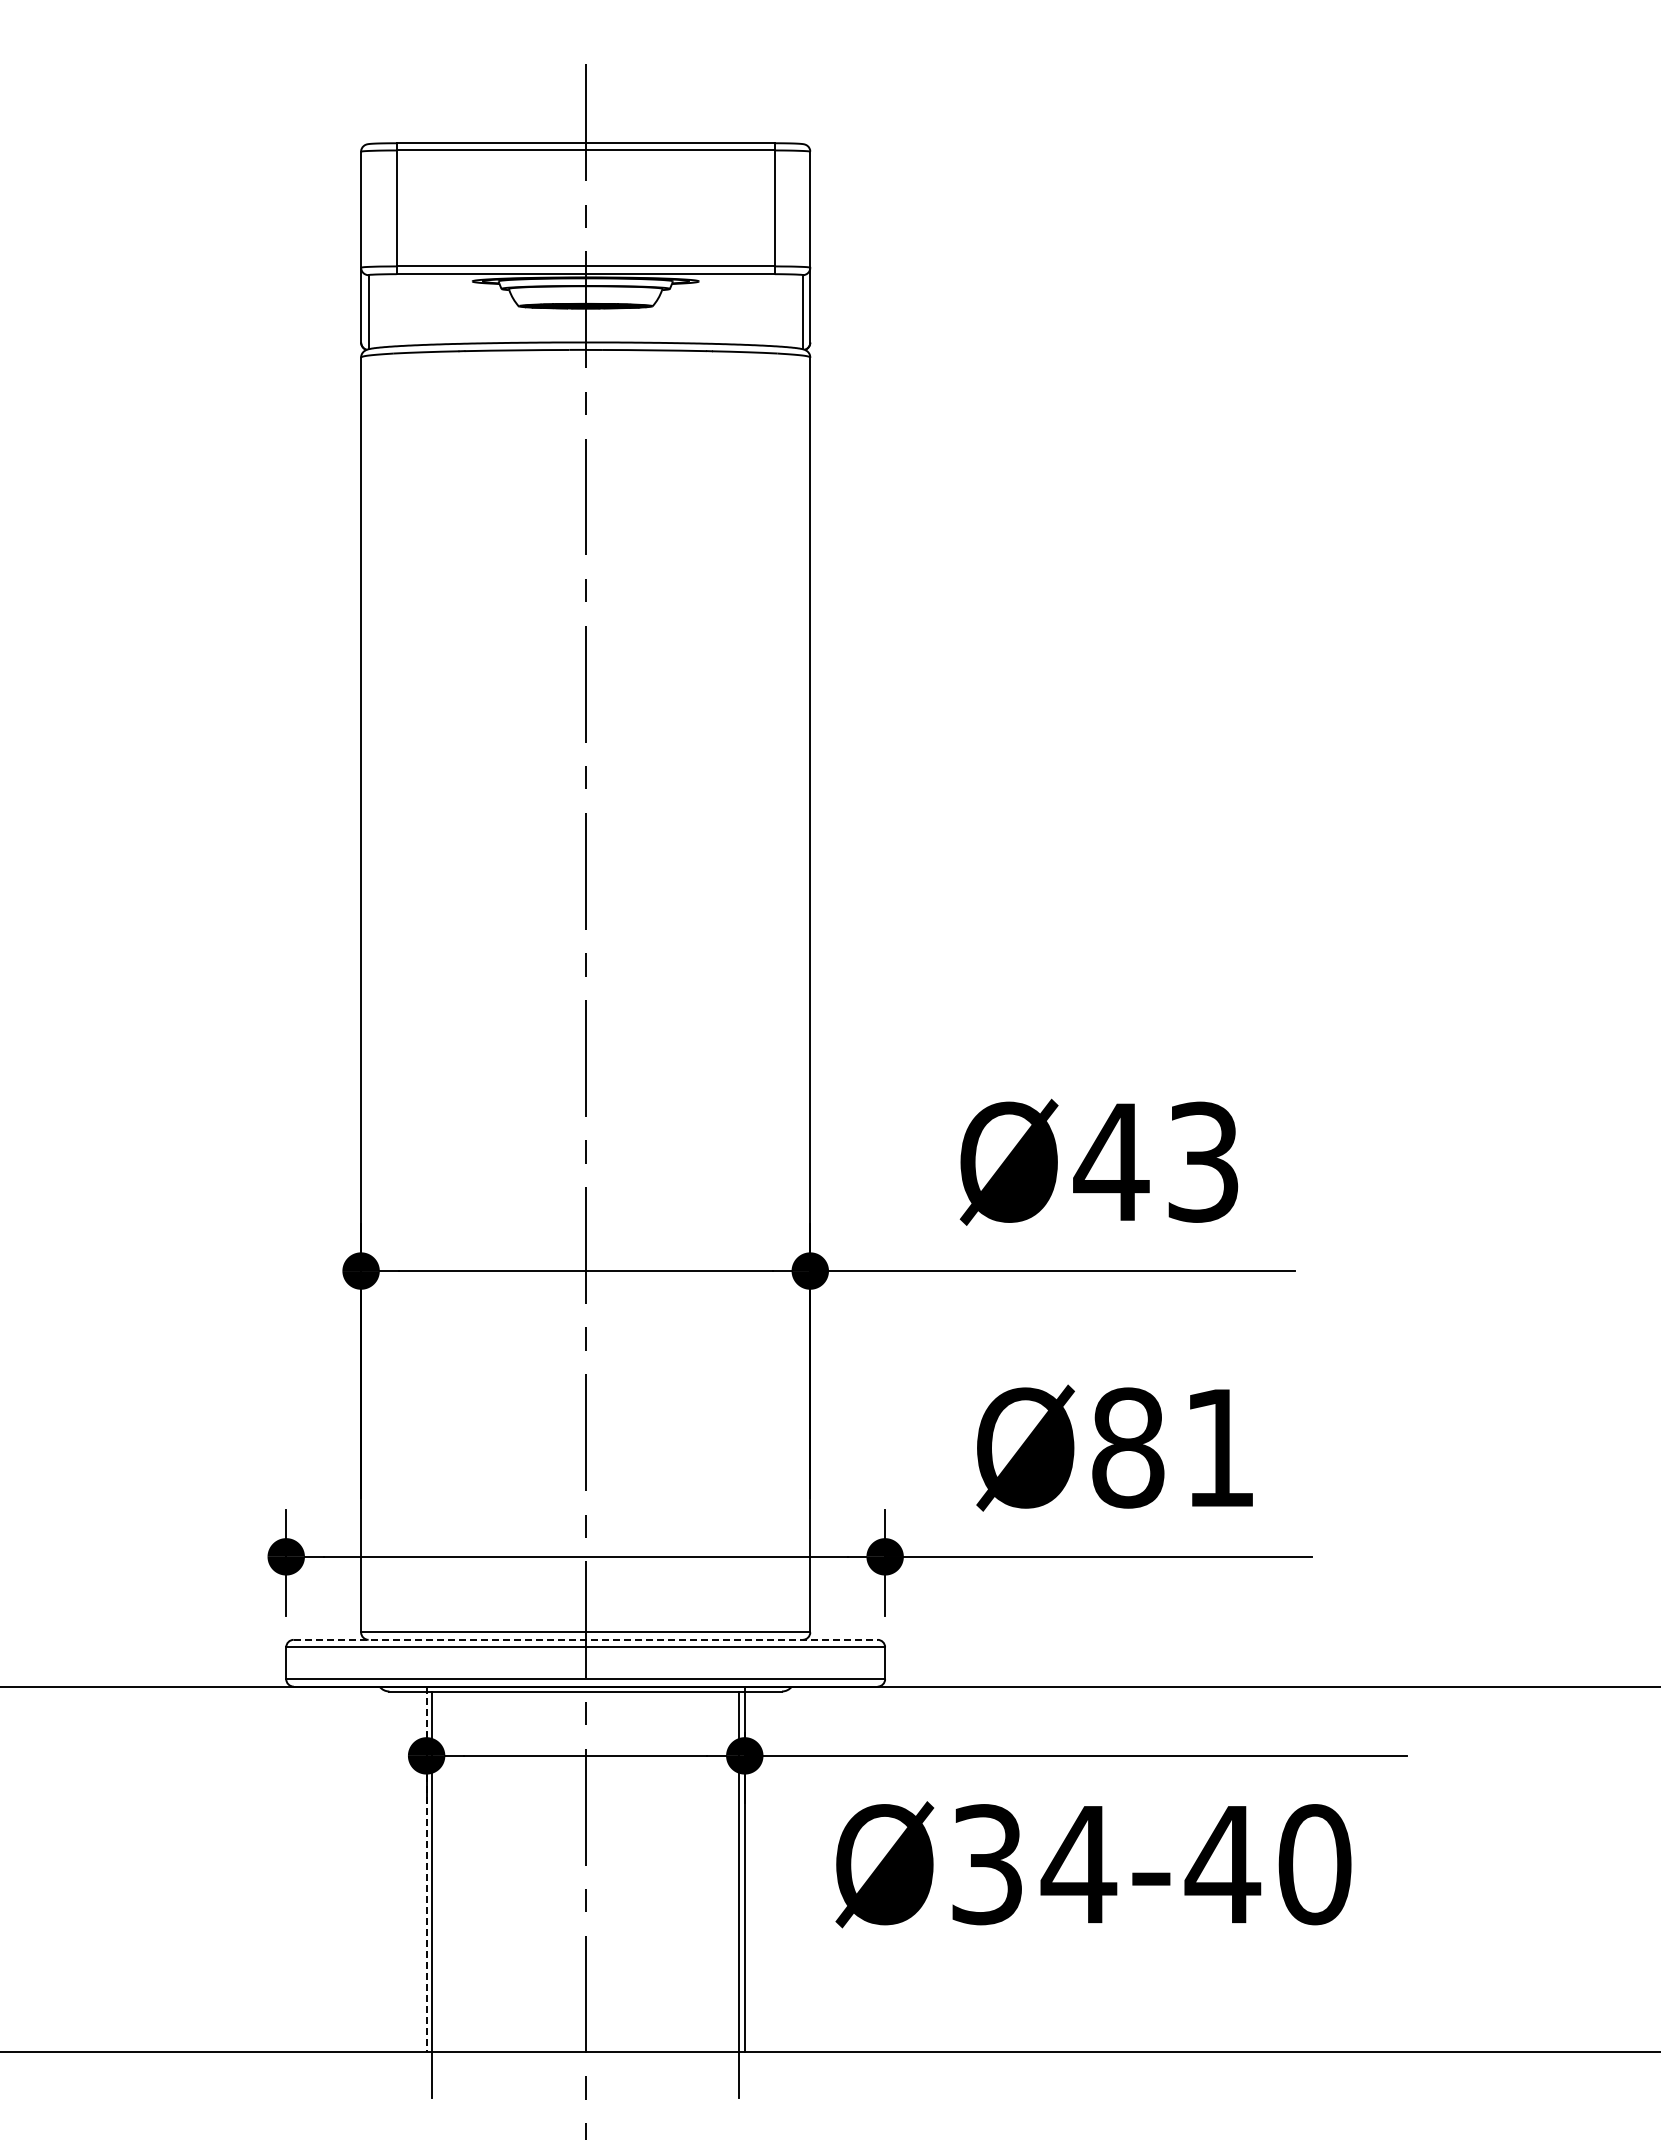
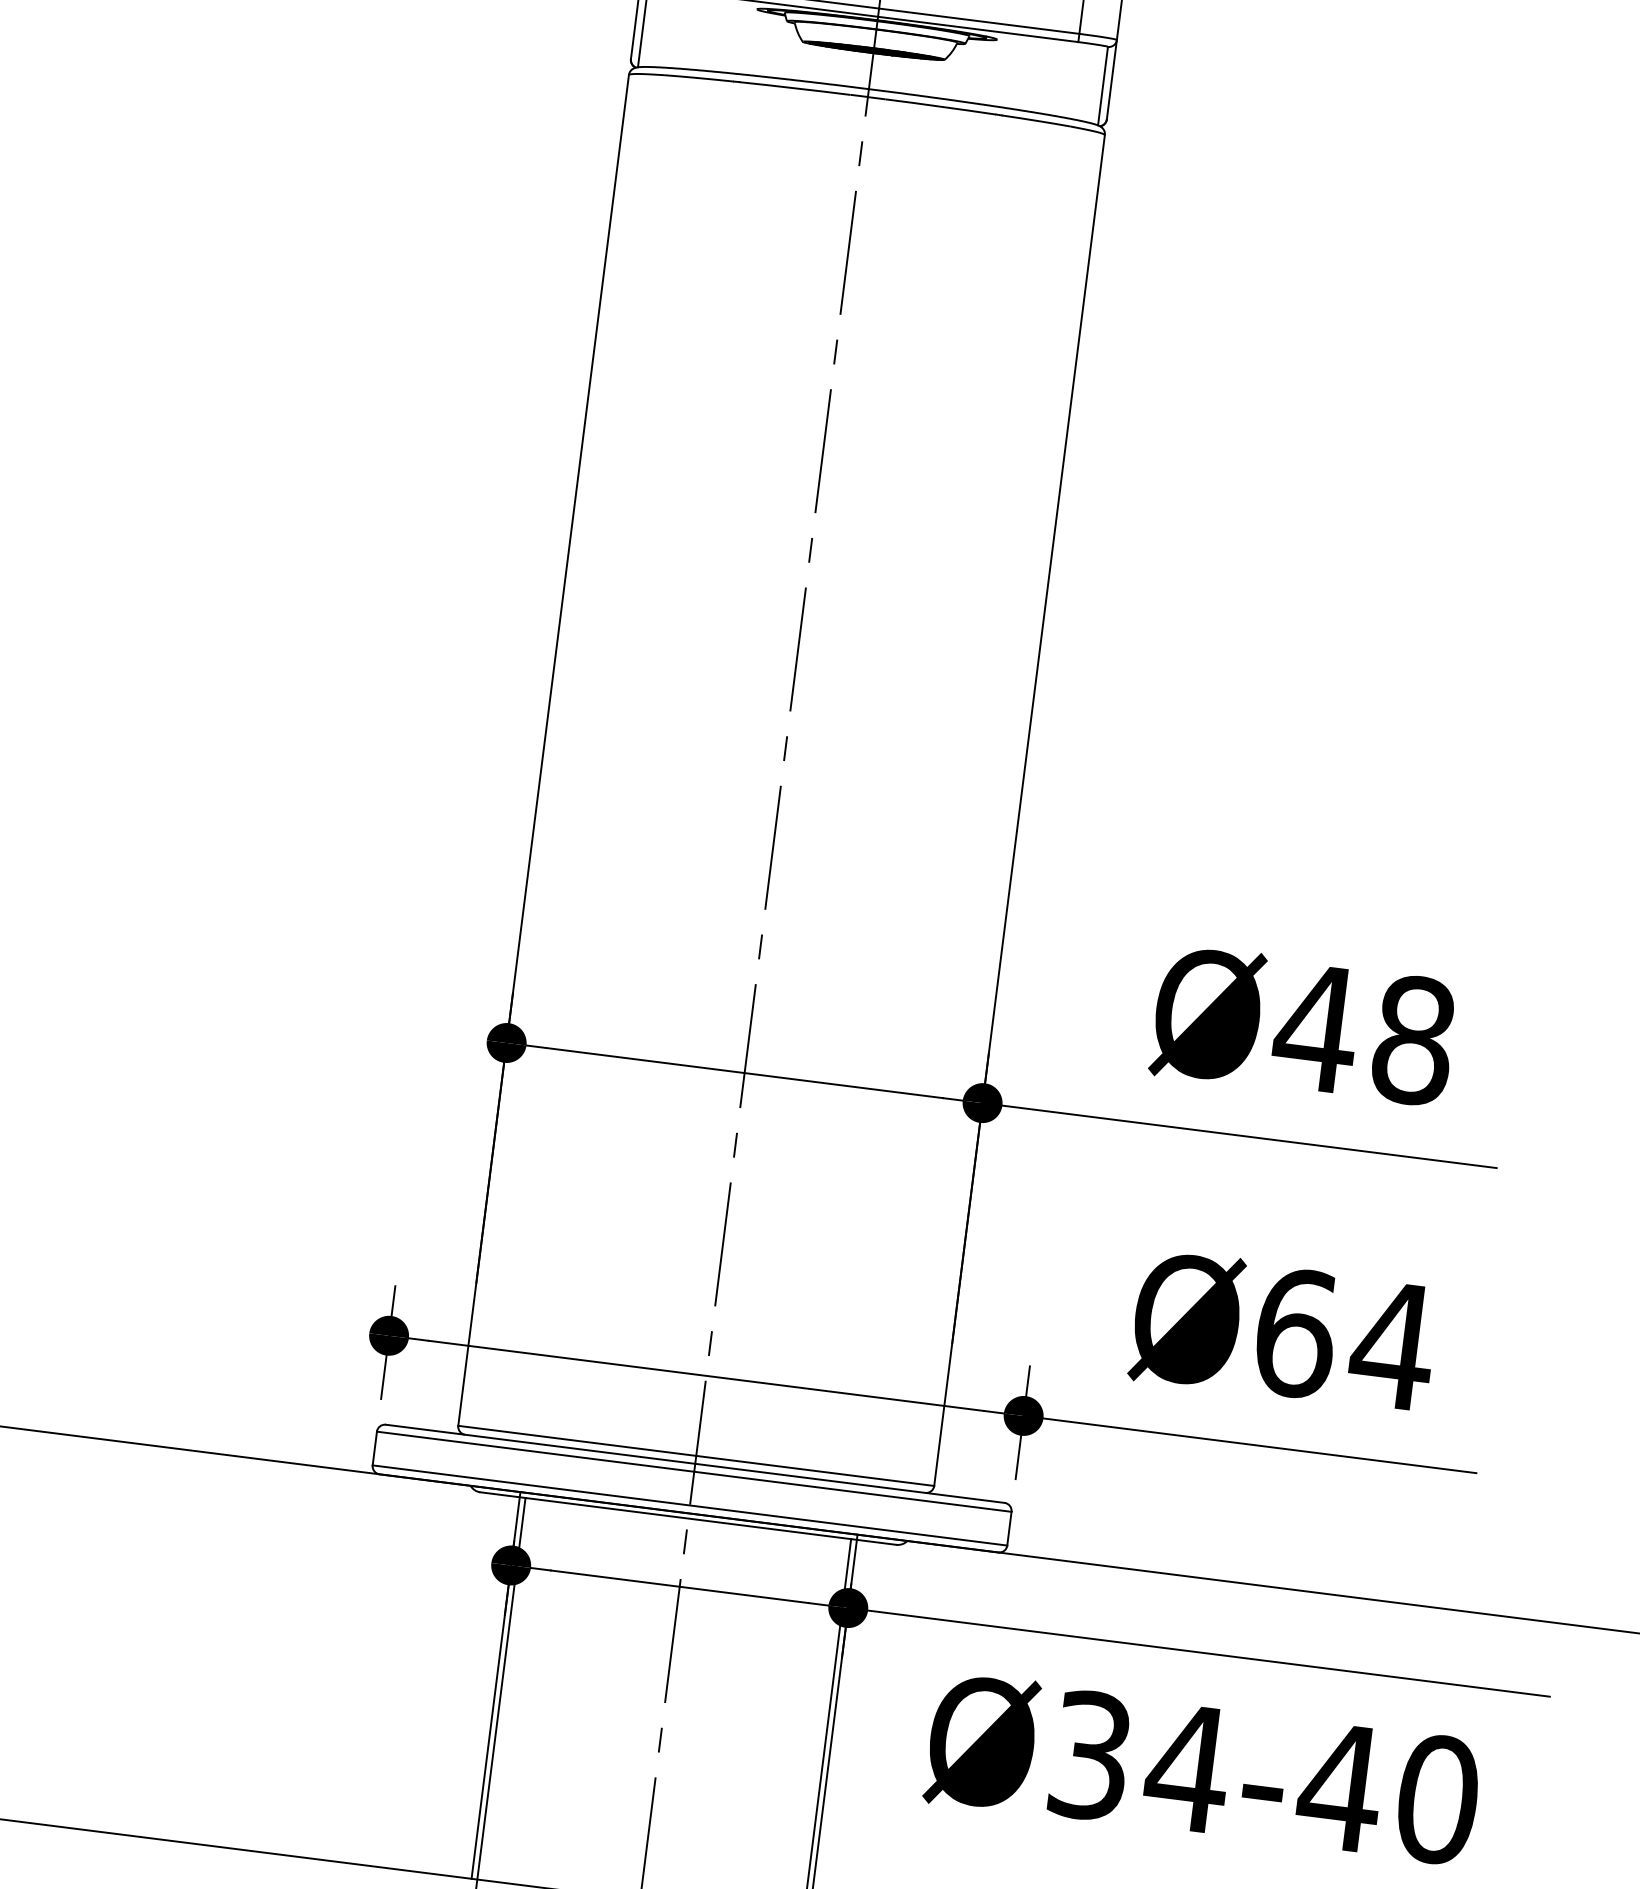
text: (1203, 1161) -> (1413, 1039), Ø43 -> Ø48
text: (1174, 1447) -> (1344, 1338), Ø81 -> Ø64
line: (585, 1639) -> (695, 1463), dashed -> solid
line: (426, 1869) -> (495, 1685), dashed -> solid

